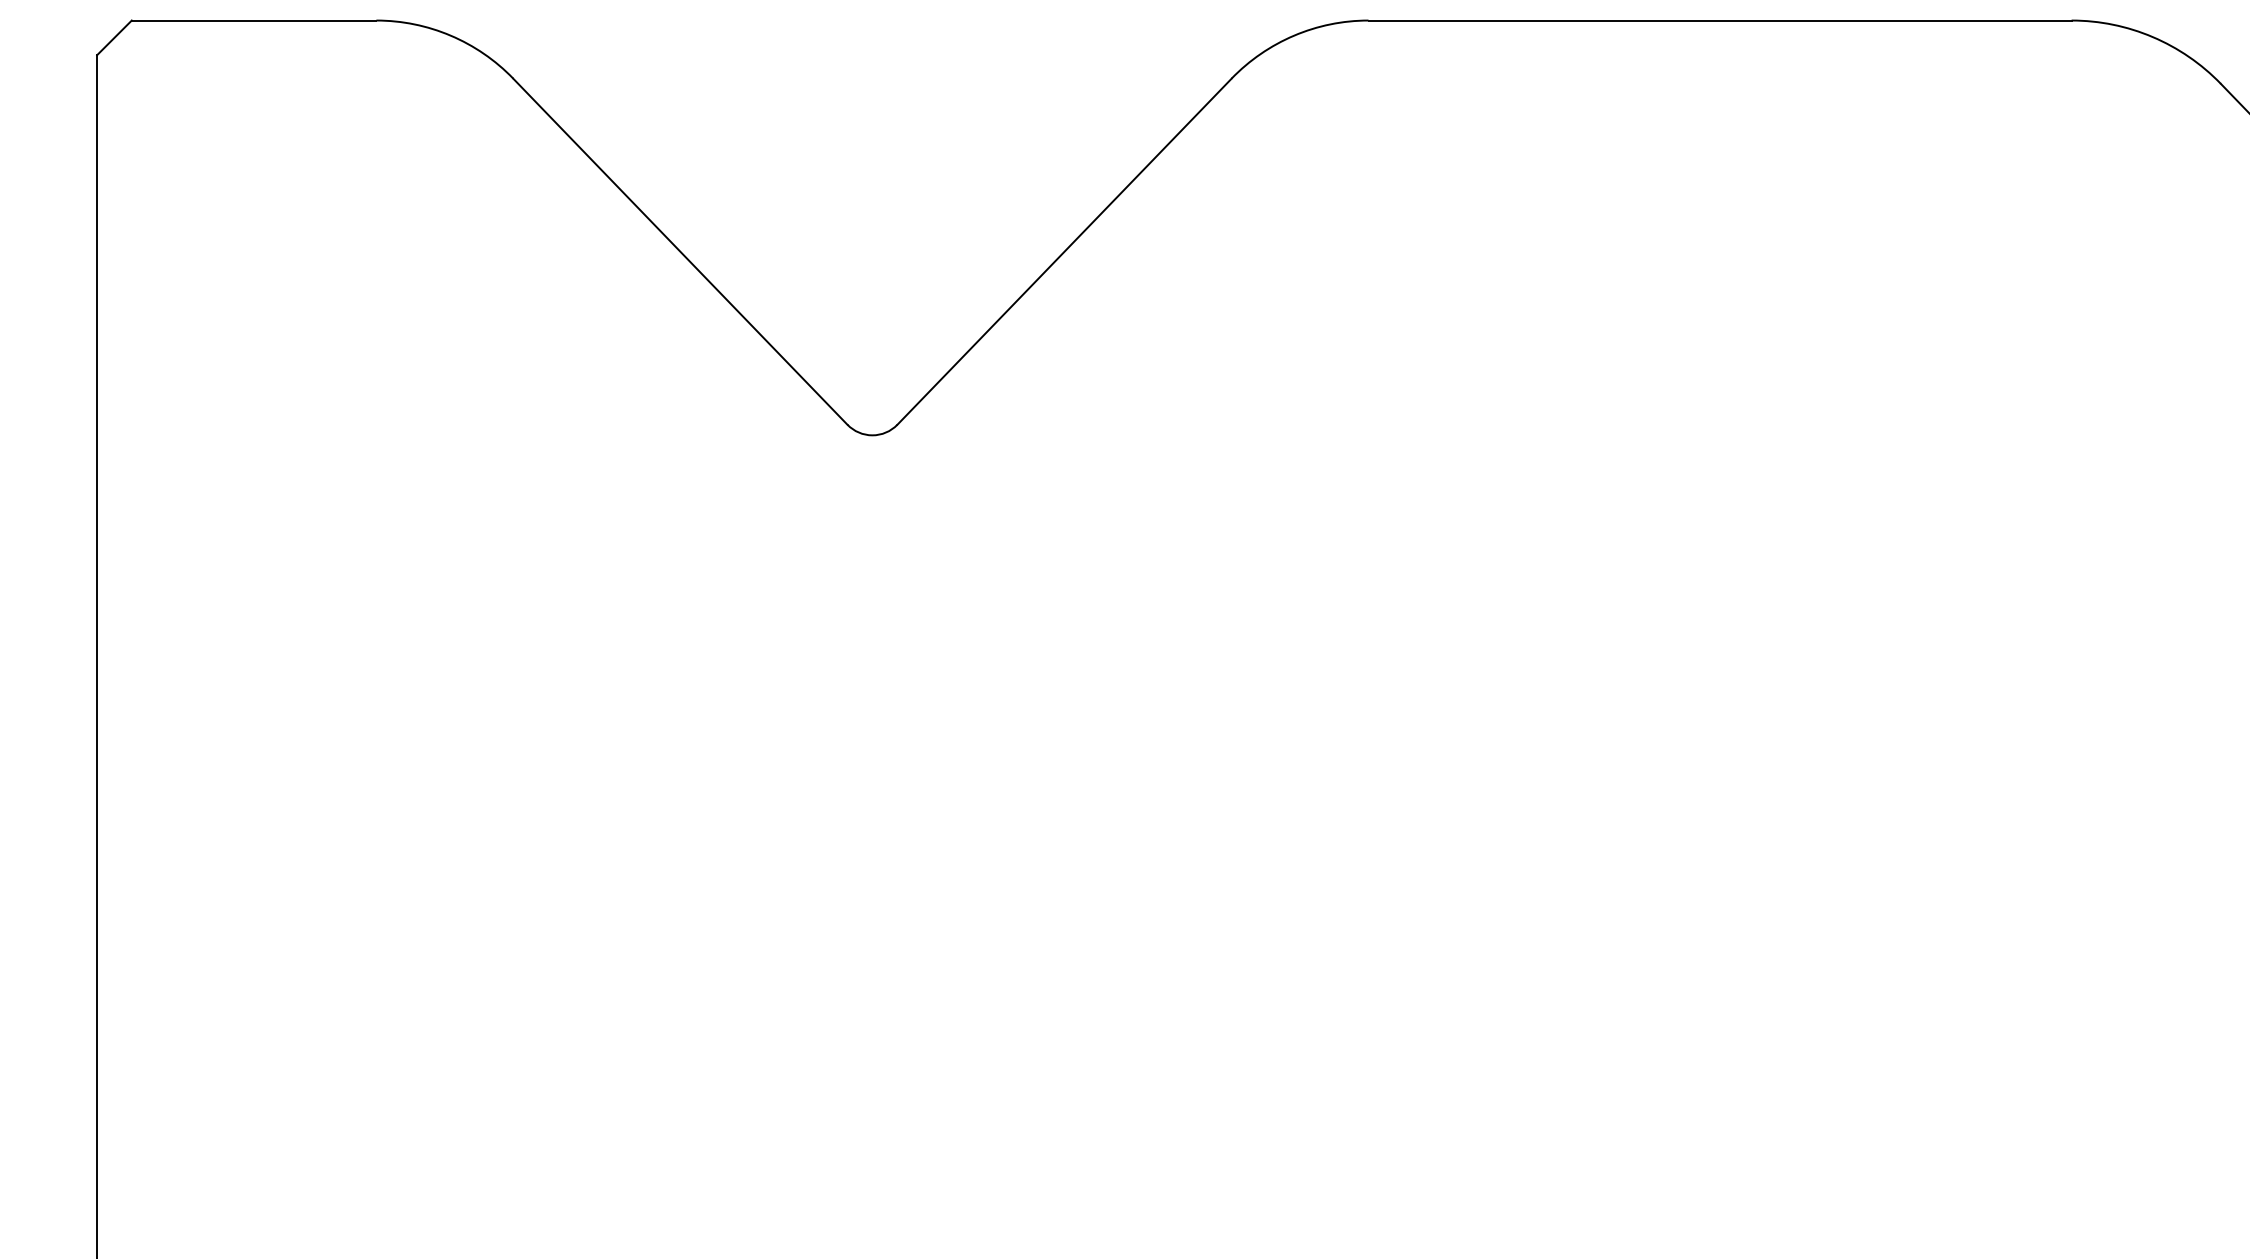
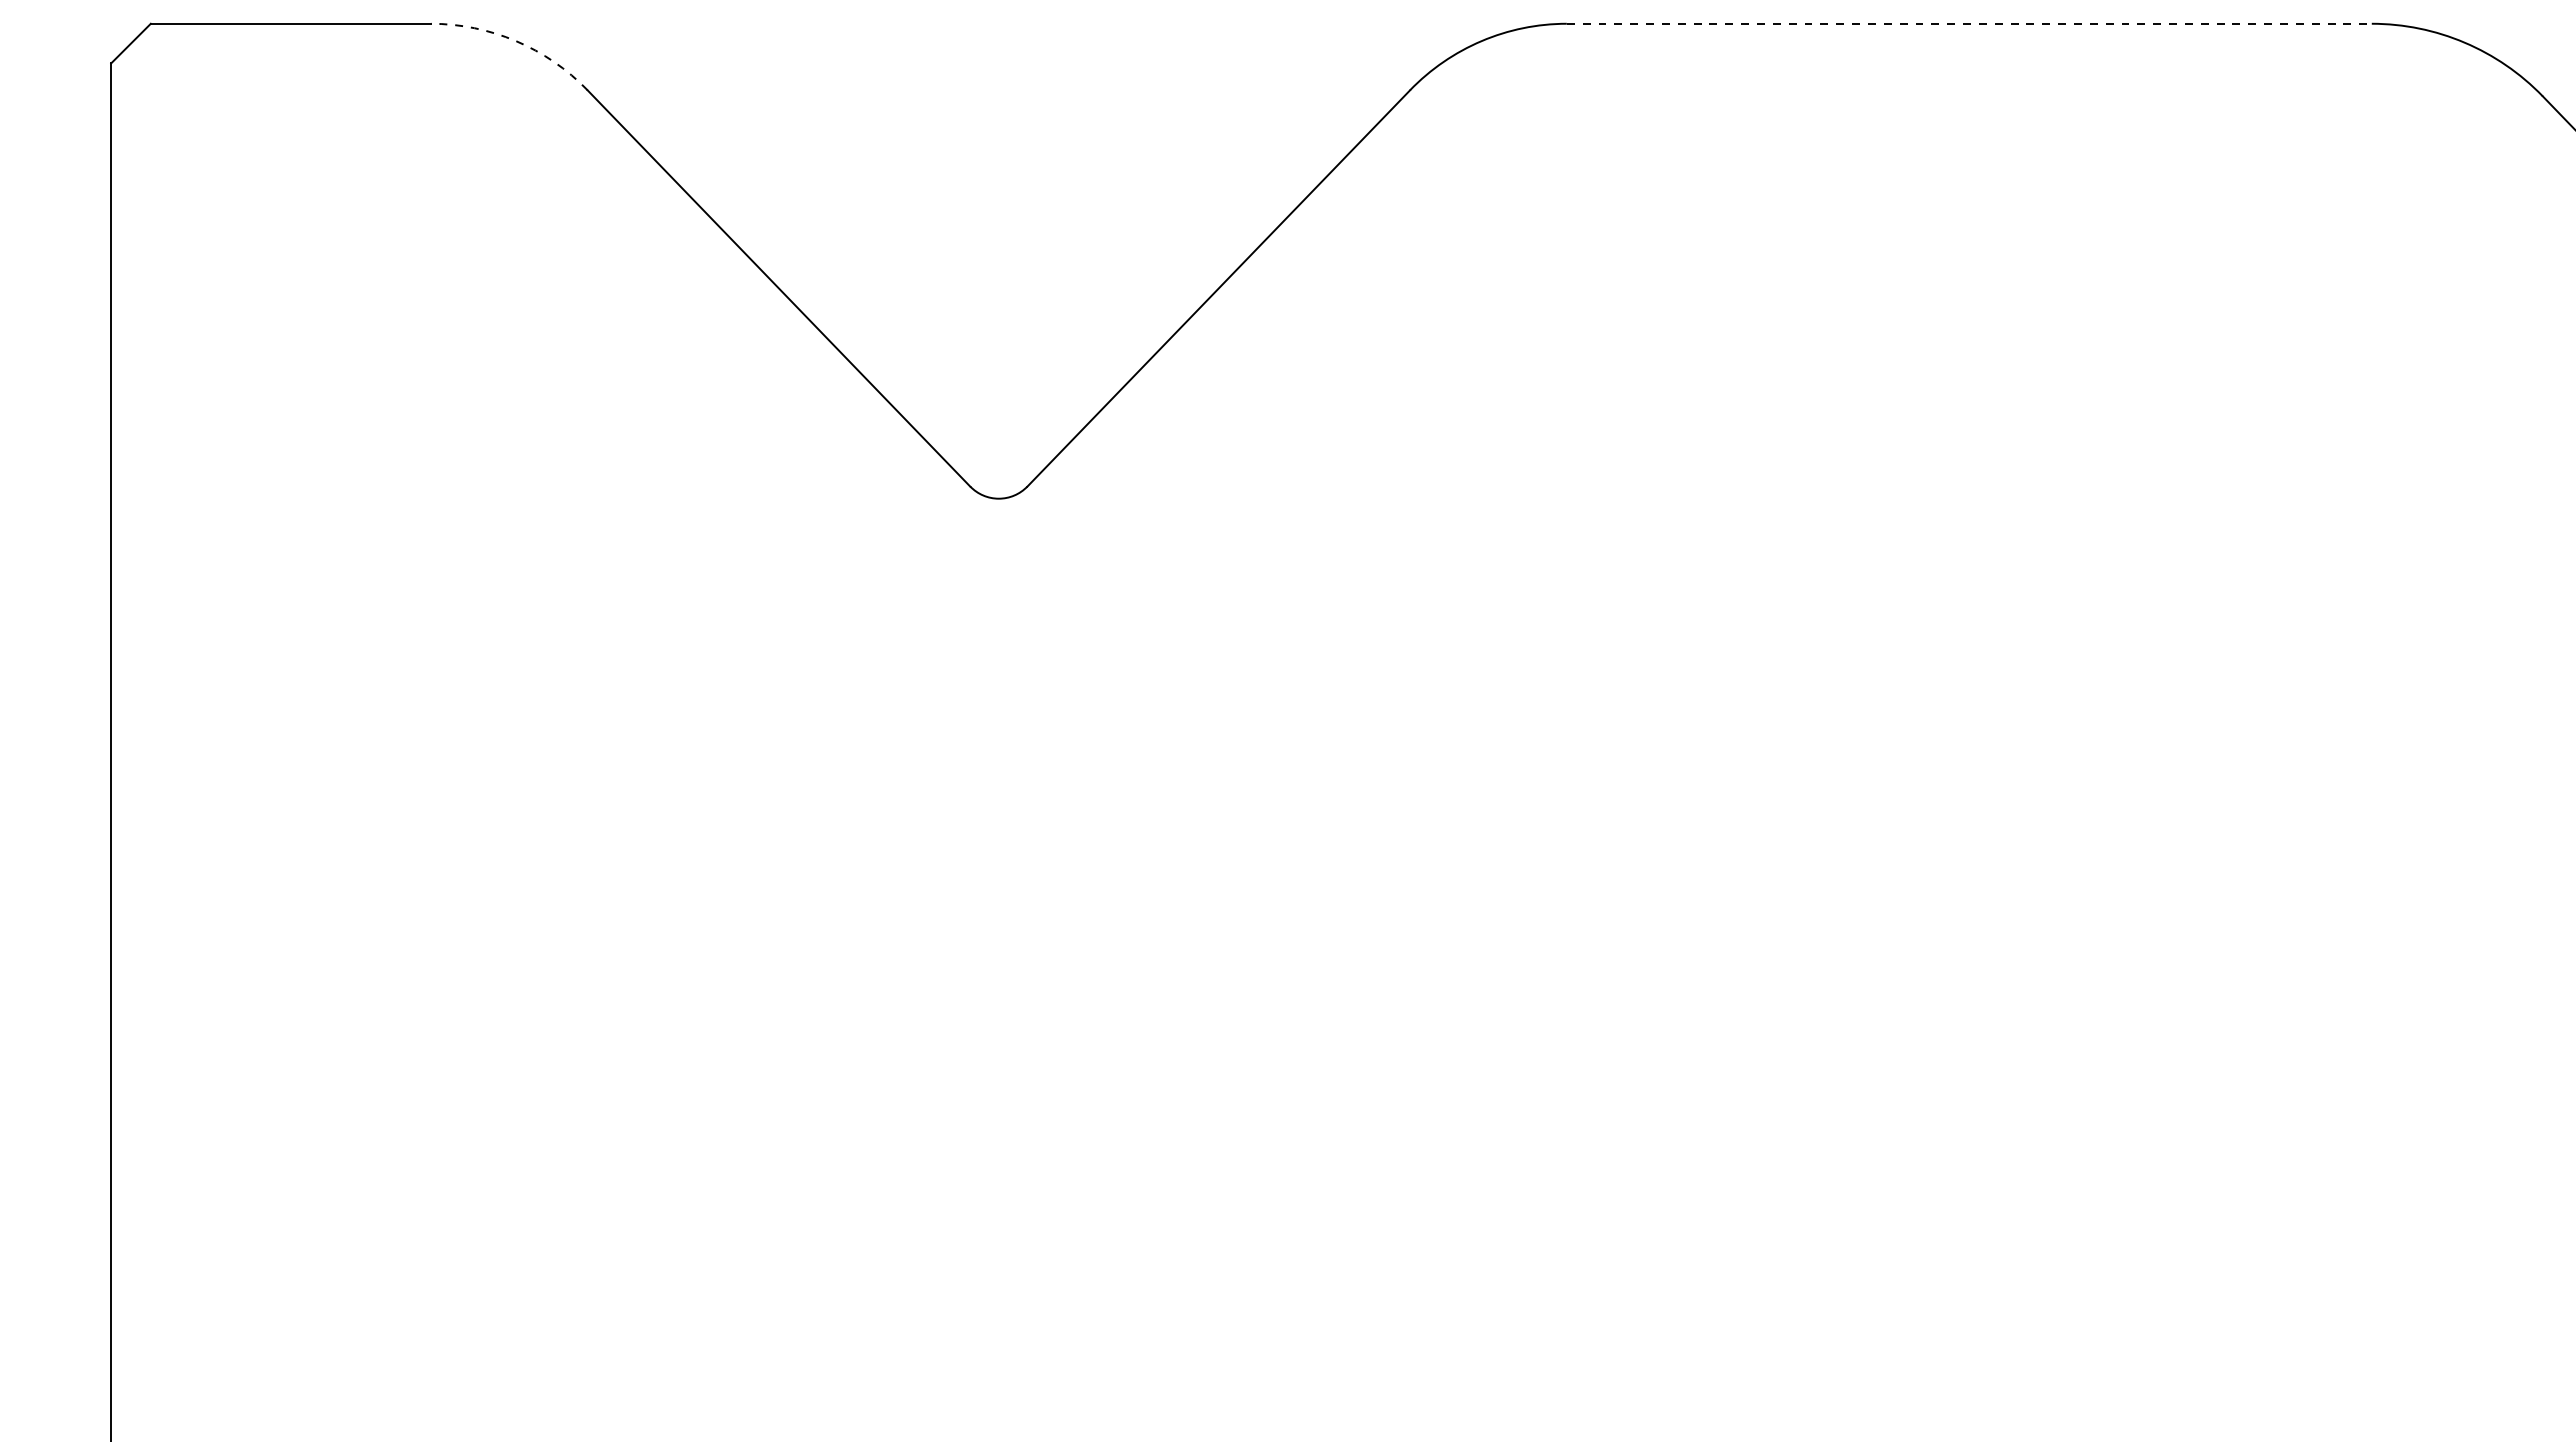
line: (1720, 20) -> (1969, 23), solid -> dashed
arc: (451, 36) -> (516, 41), solid -> dashed

